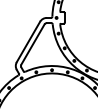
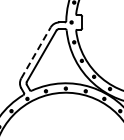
line: (28, 41) -> (36, 52), solid -> dashed

